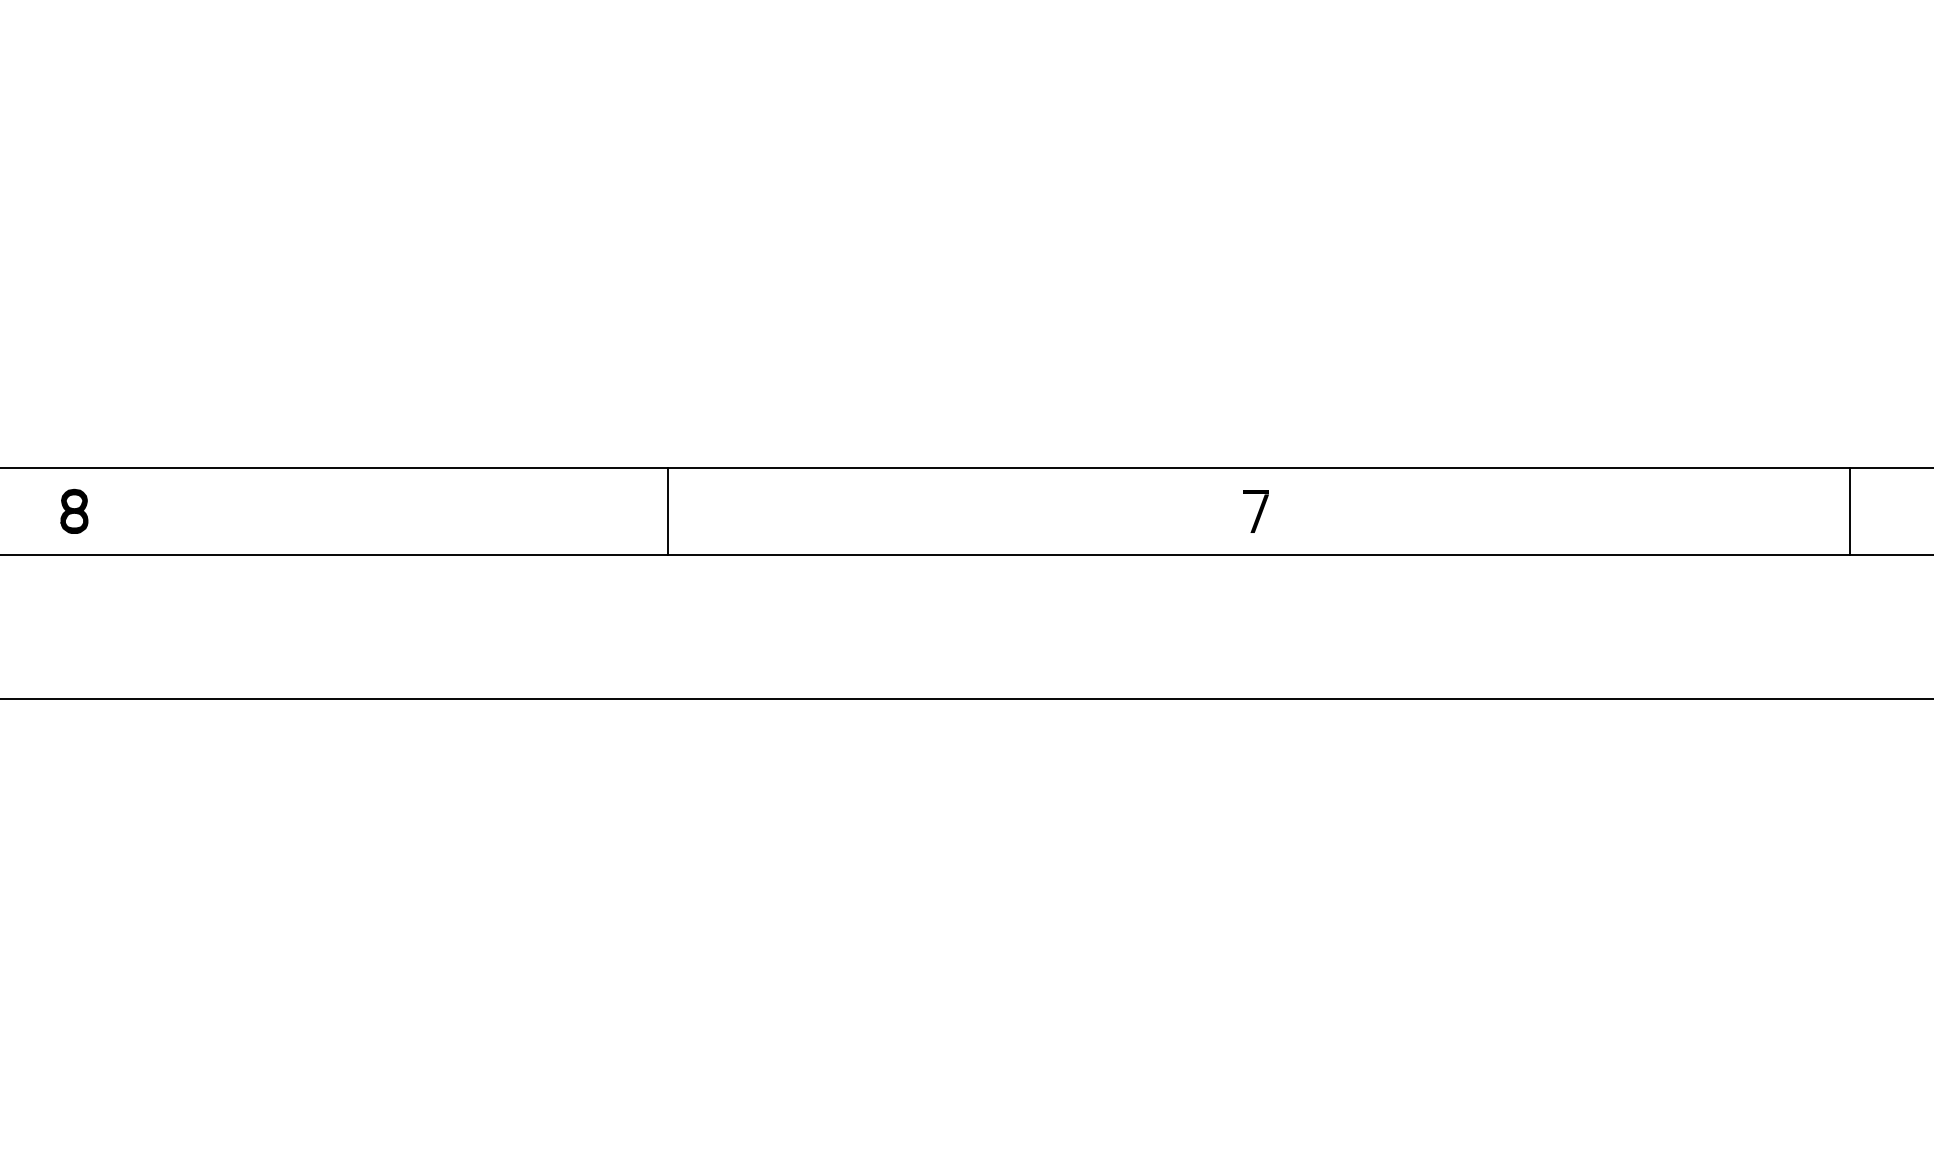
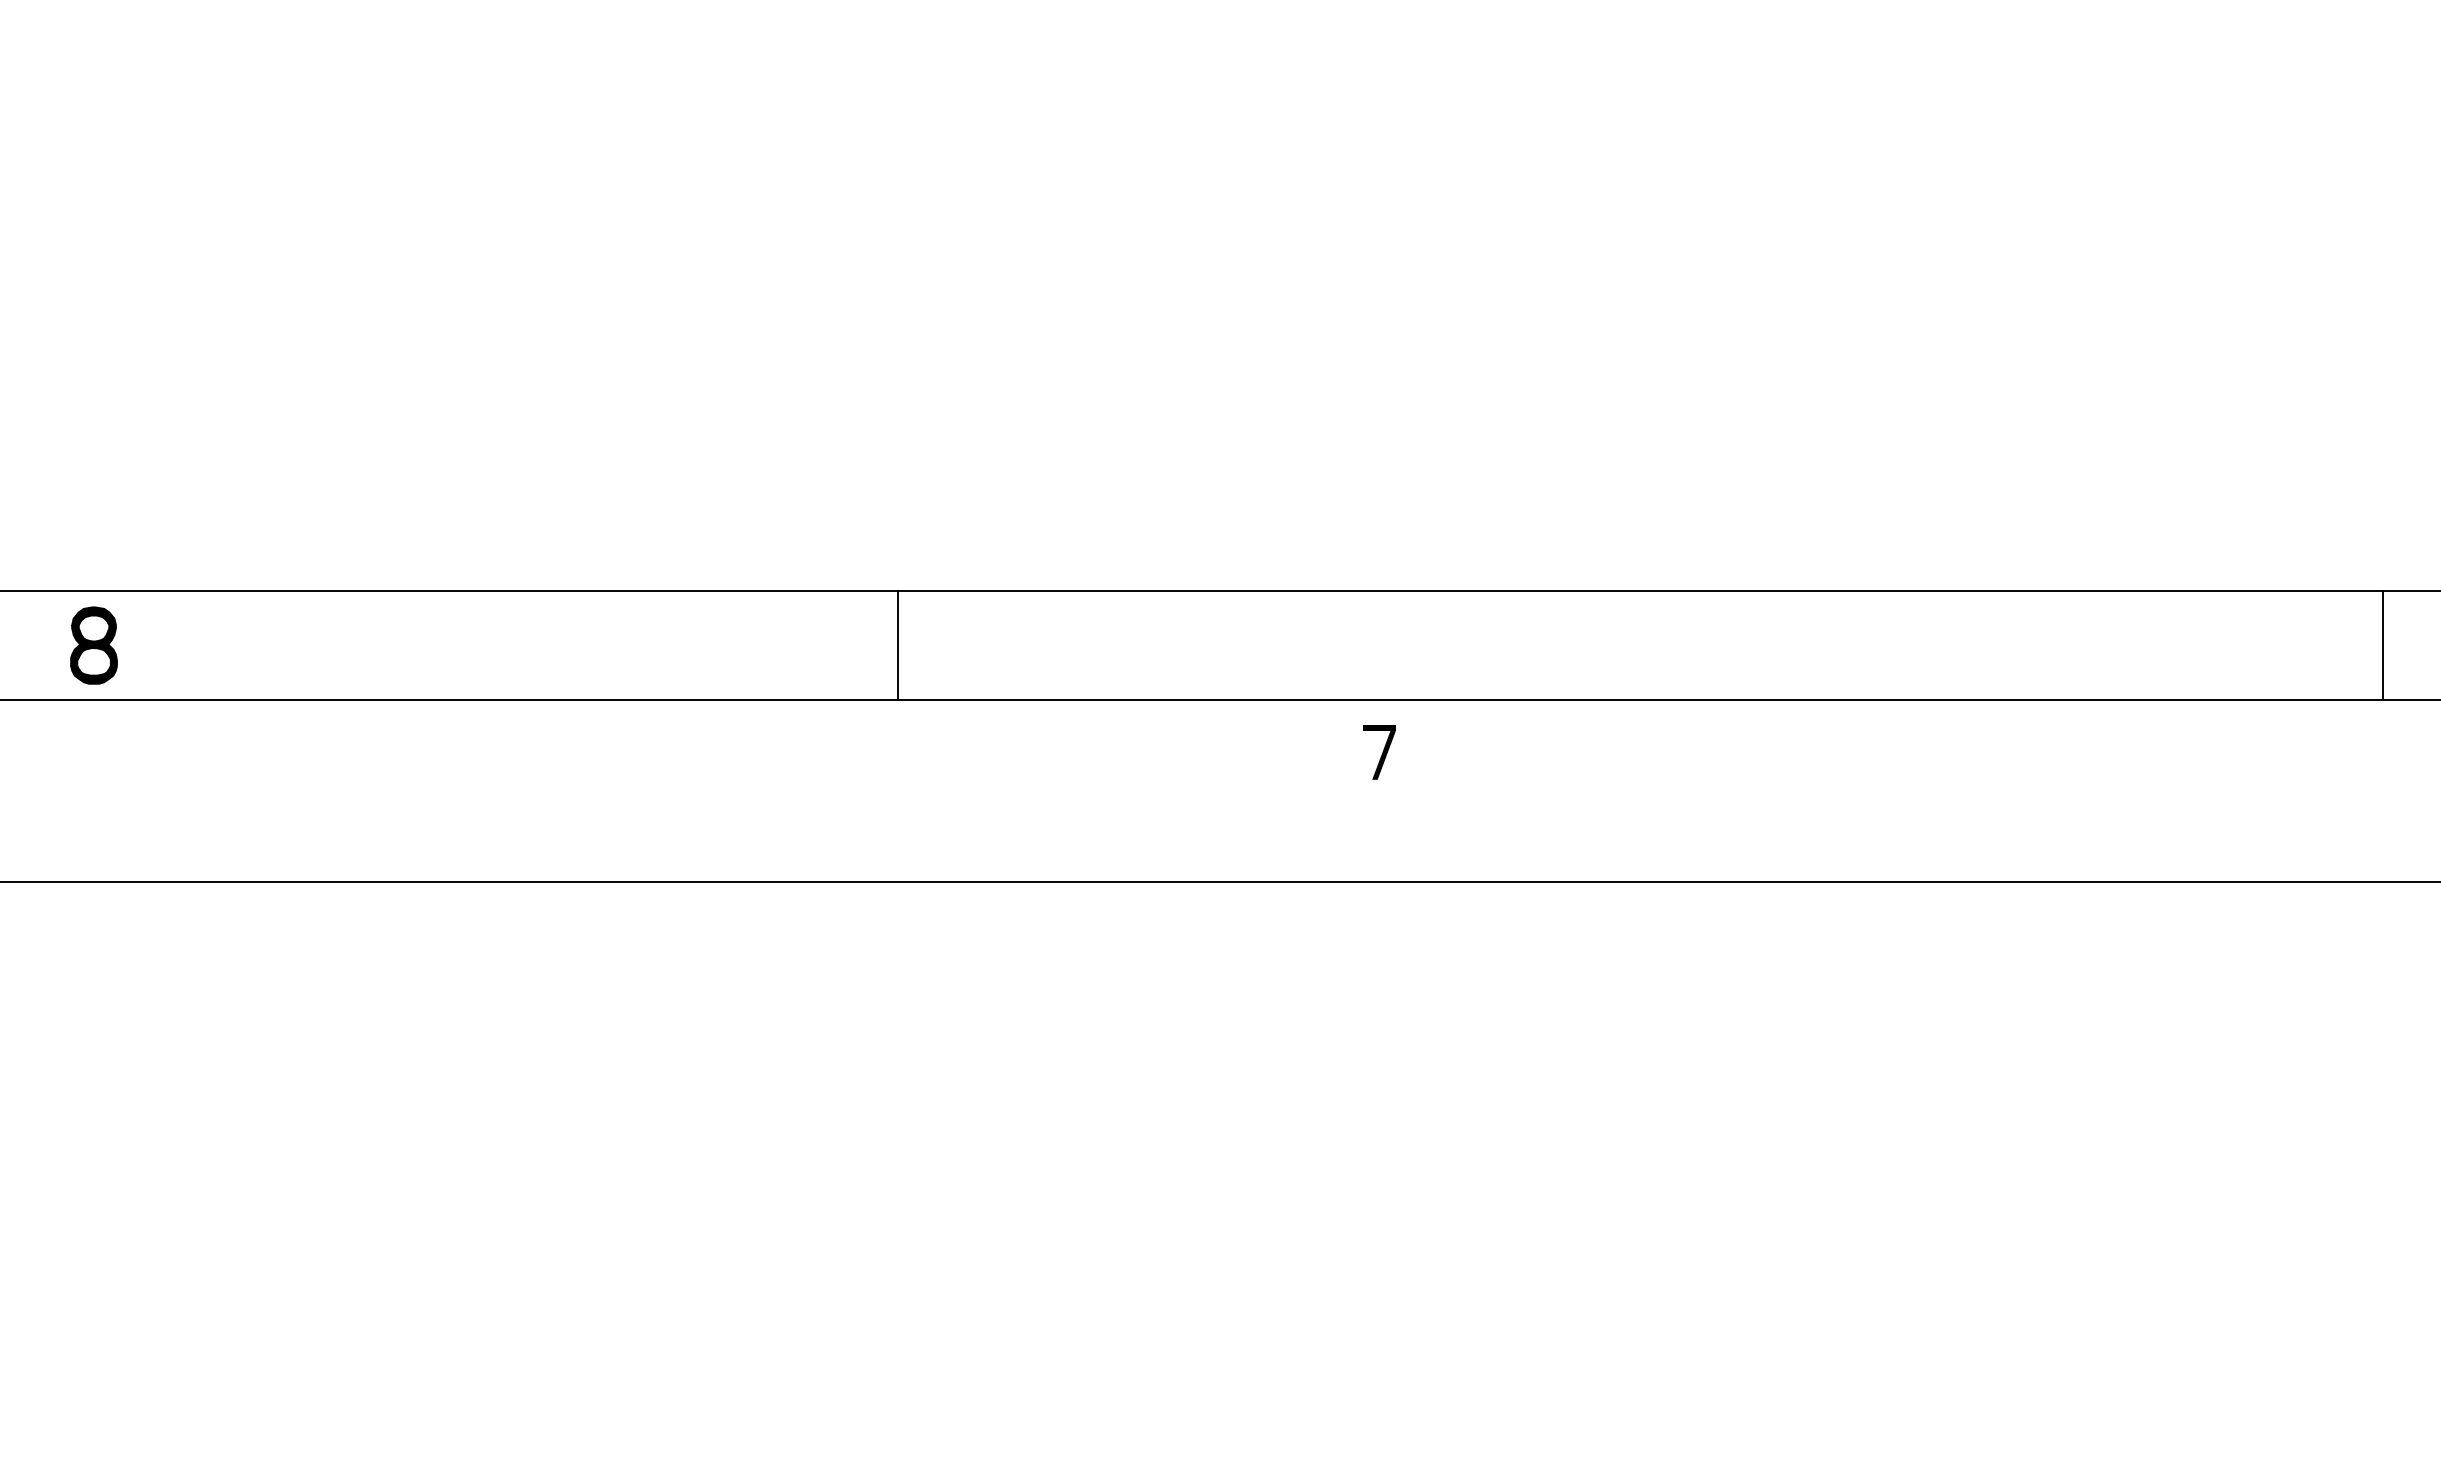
part: (74, 511) -> (93, 645), size x1.4
line: (668, 511) -> (898, 645), moved
part: (1256, 511) -> (1379, 752), moved
line: (1849, 511) -> (2382, 645), moved

